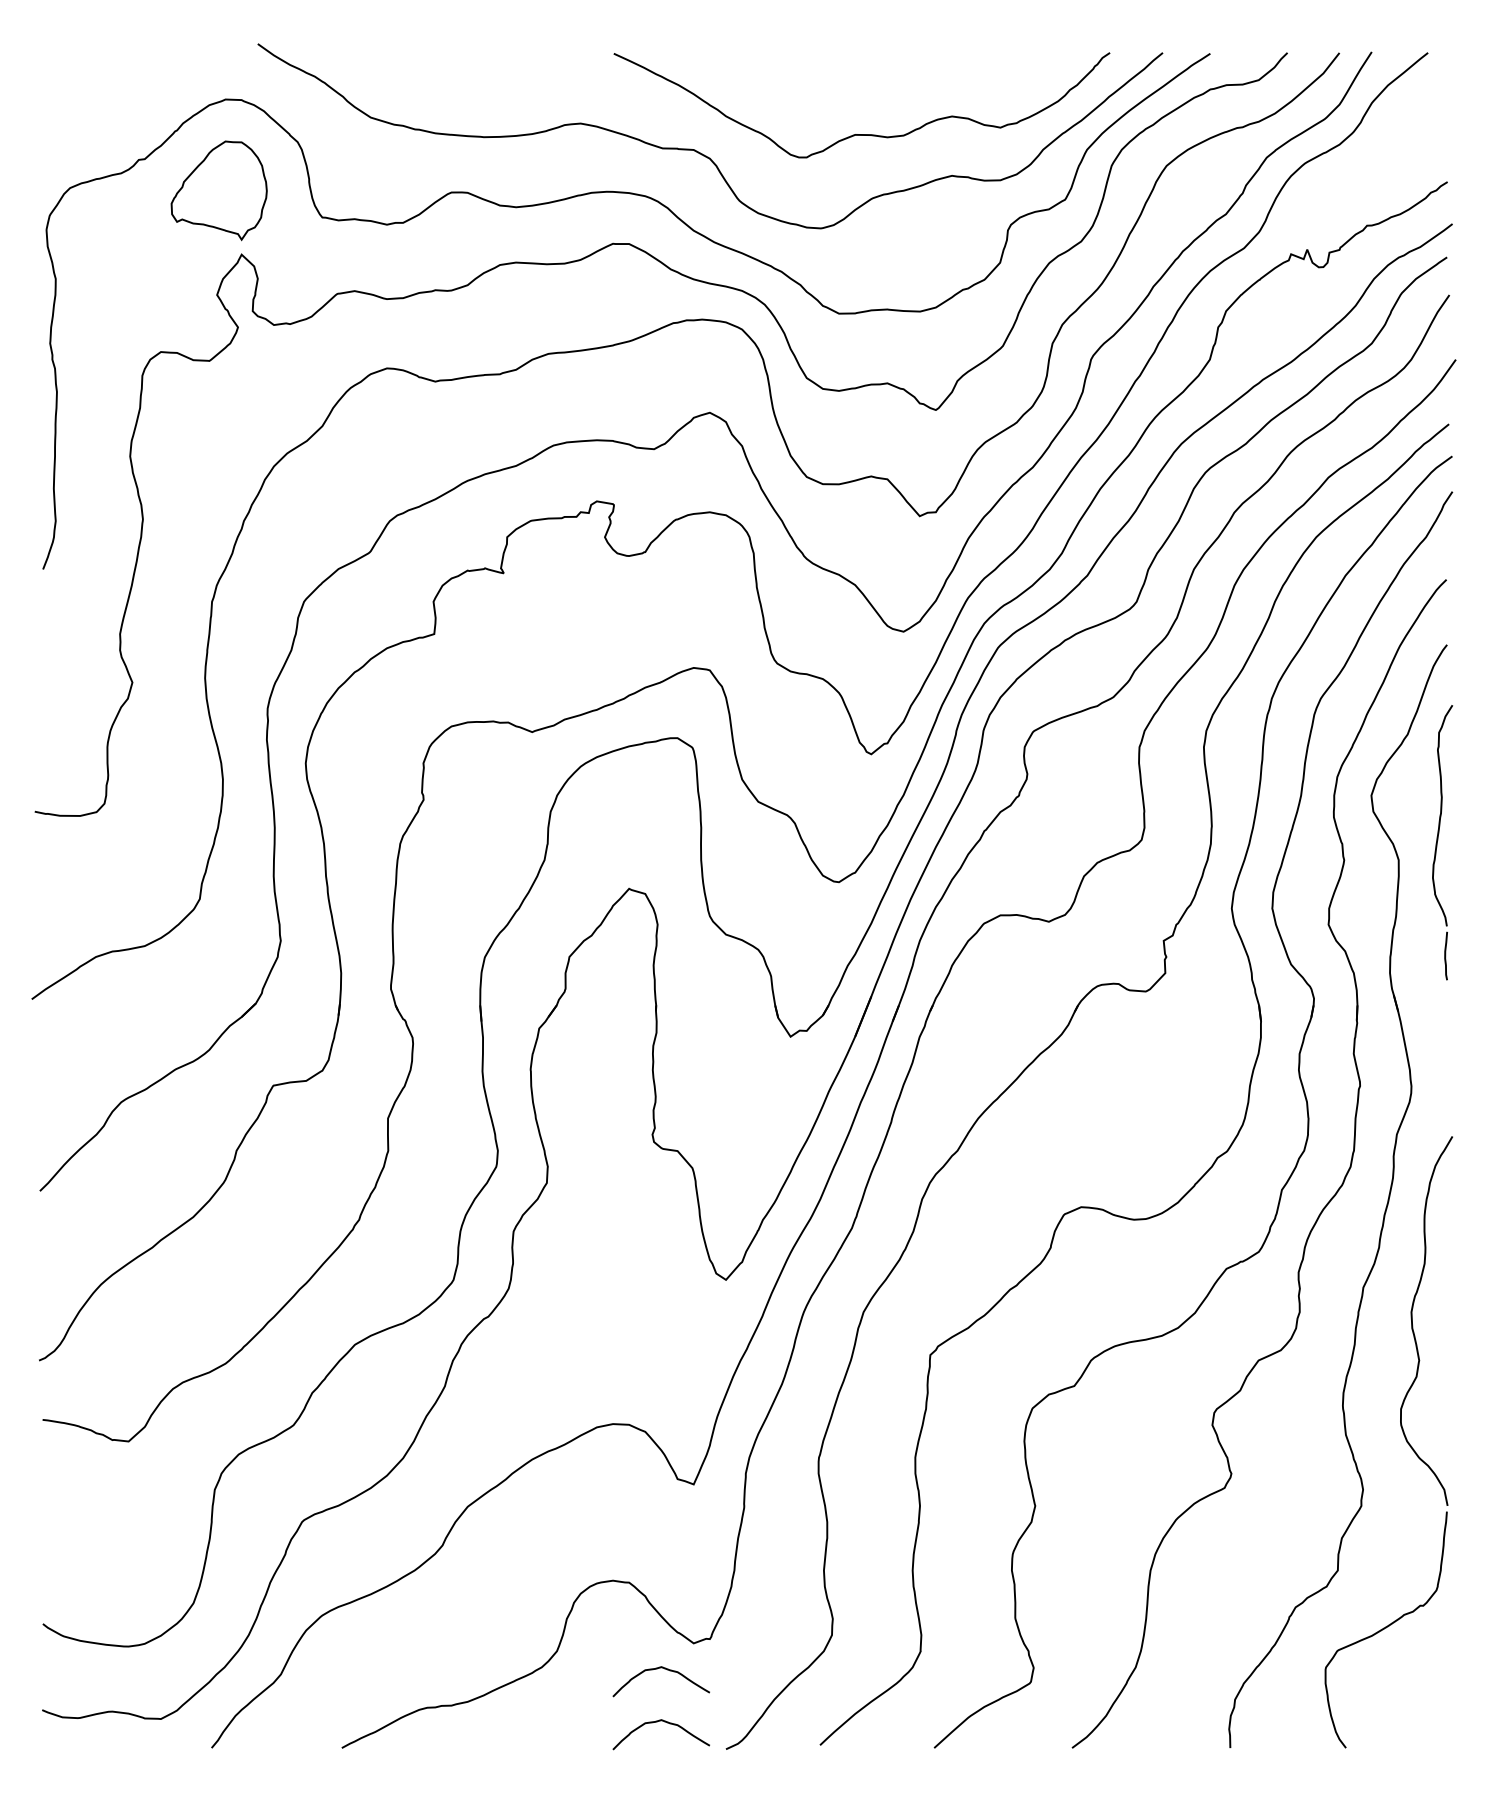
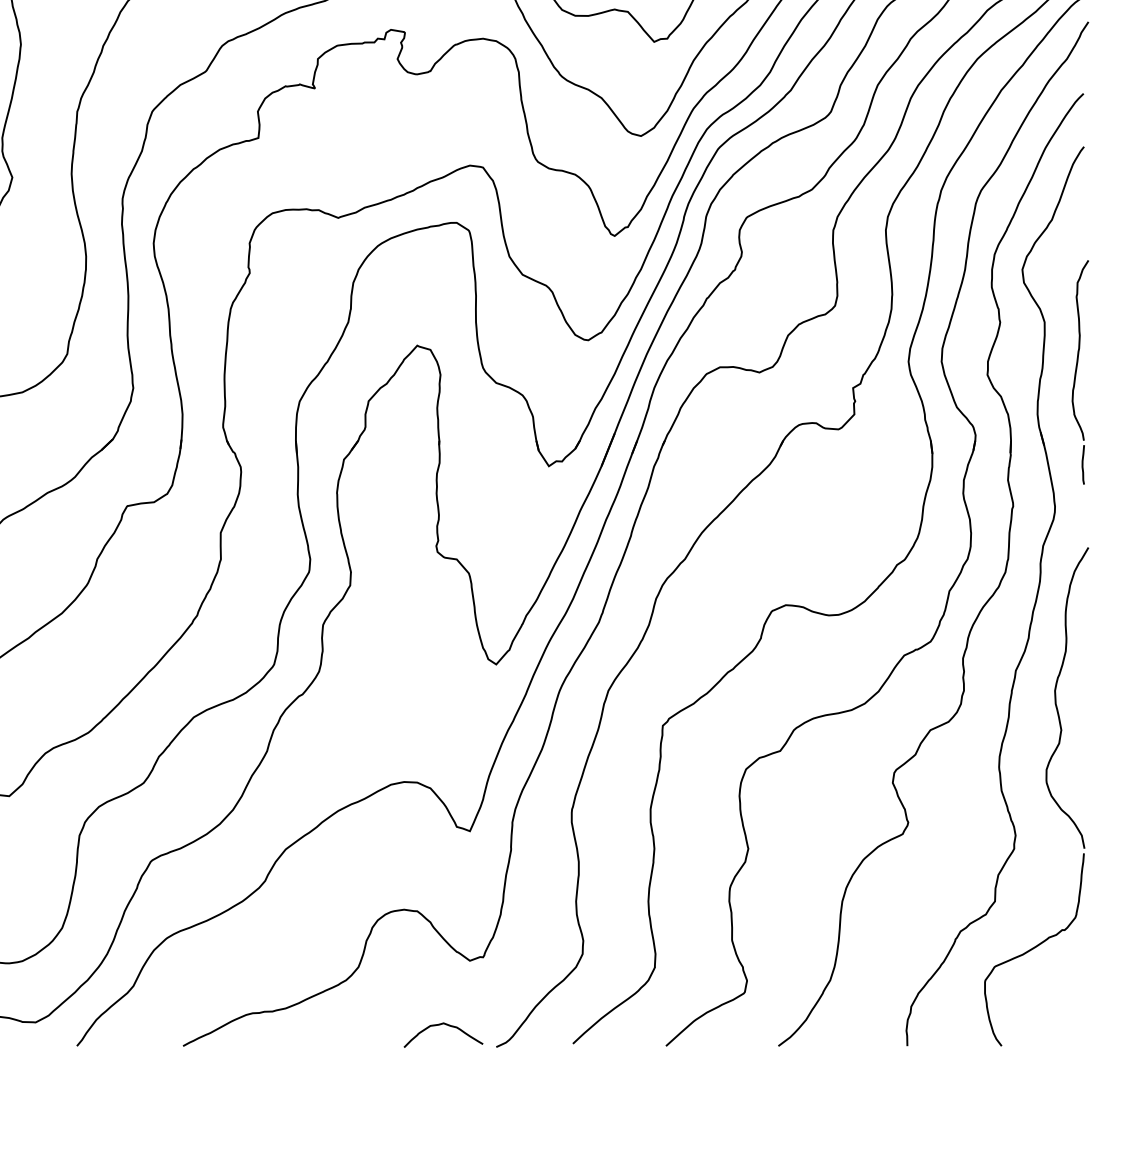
part: (1442, 842) -> (1080, 372), moved
curve: (657, 1669) -> (440, 982), removed

